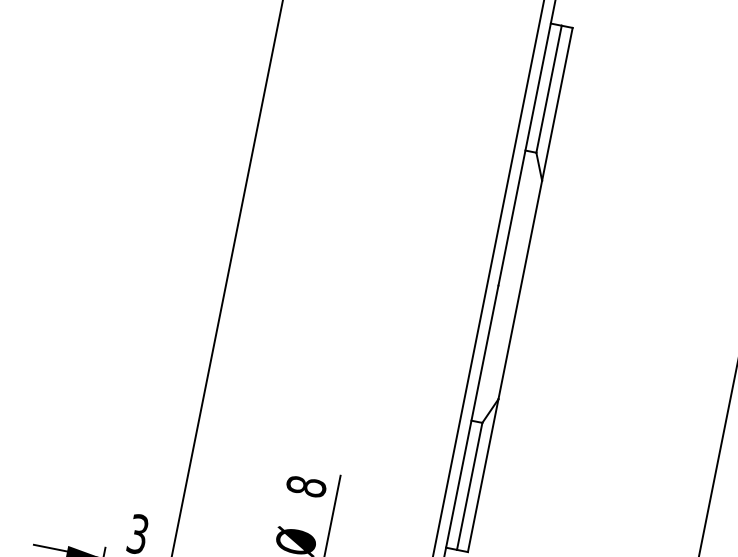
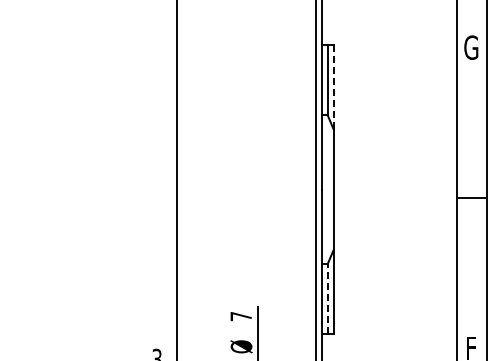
line: (556, 104) -> (333, 87), solid -> dashed
text: (306, 486) -> (241, 316), 8 -> 7
line: (469, 486) -> (327, 299), solid -> dashed

